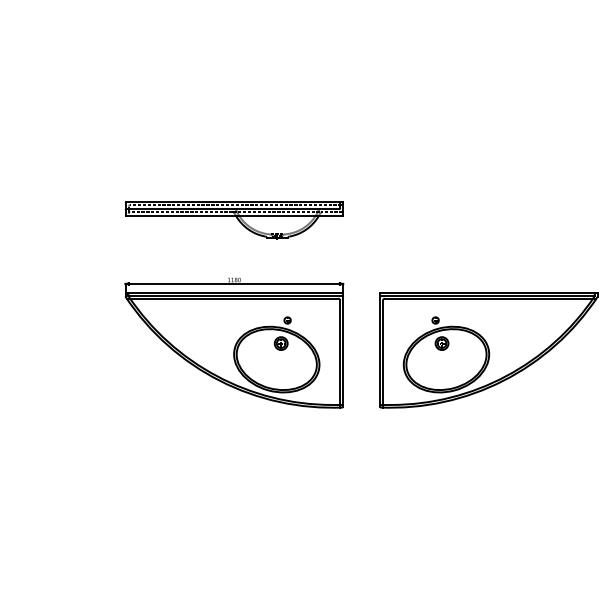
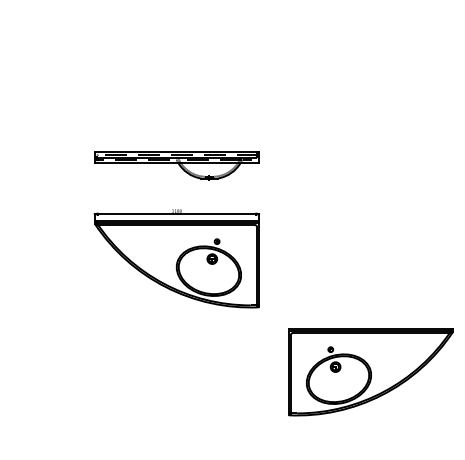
part: (488, 350) -> (370, 372), moved

